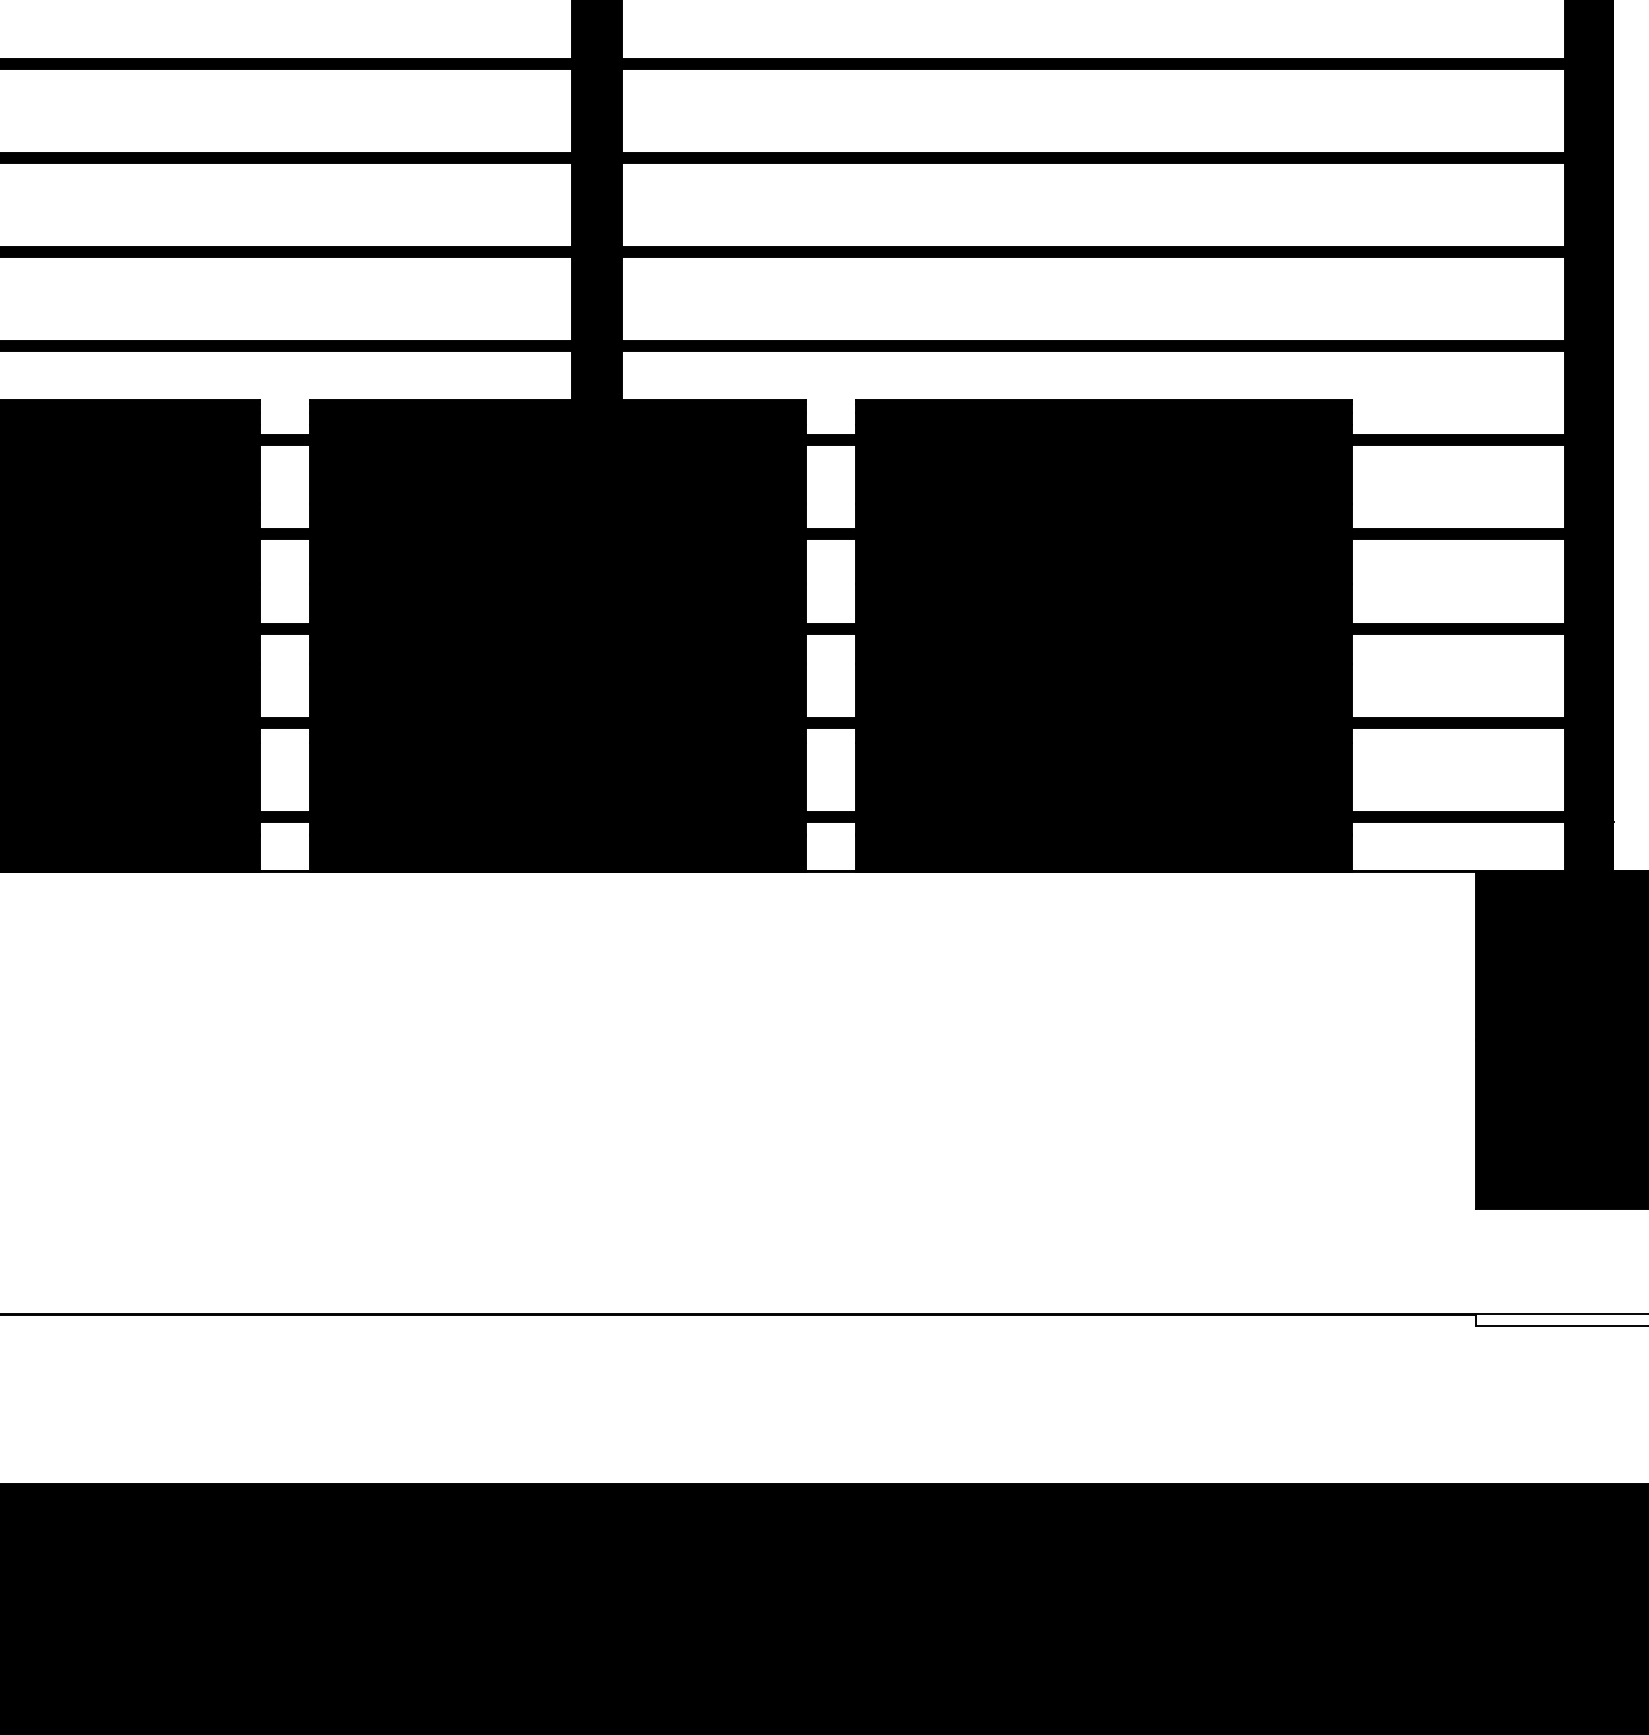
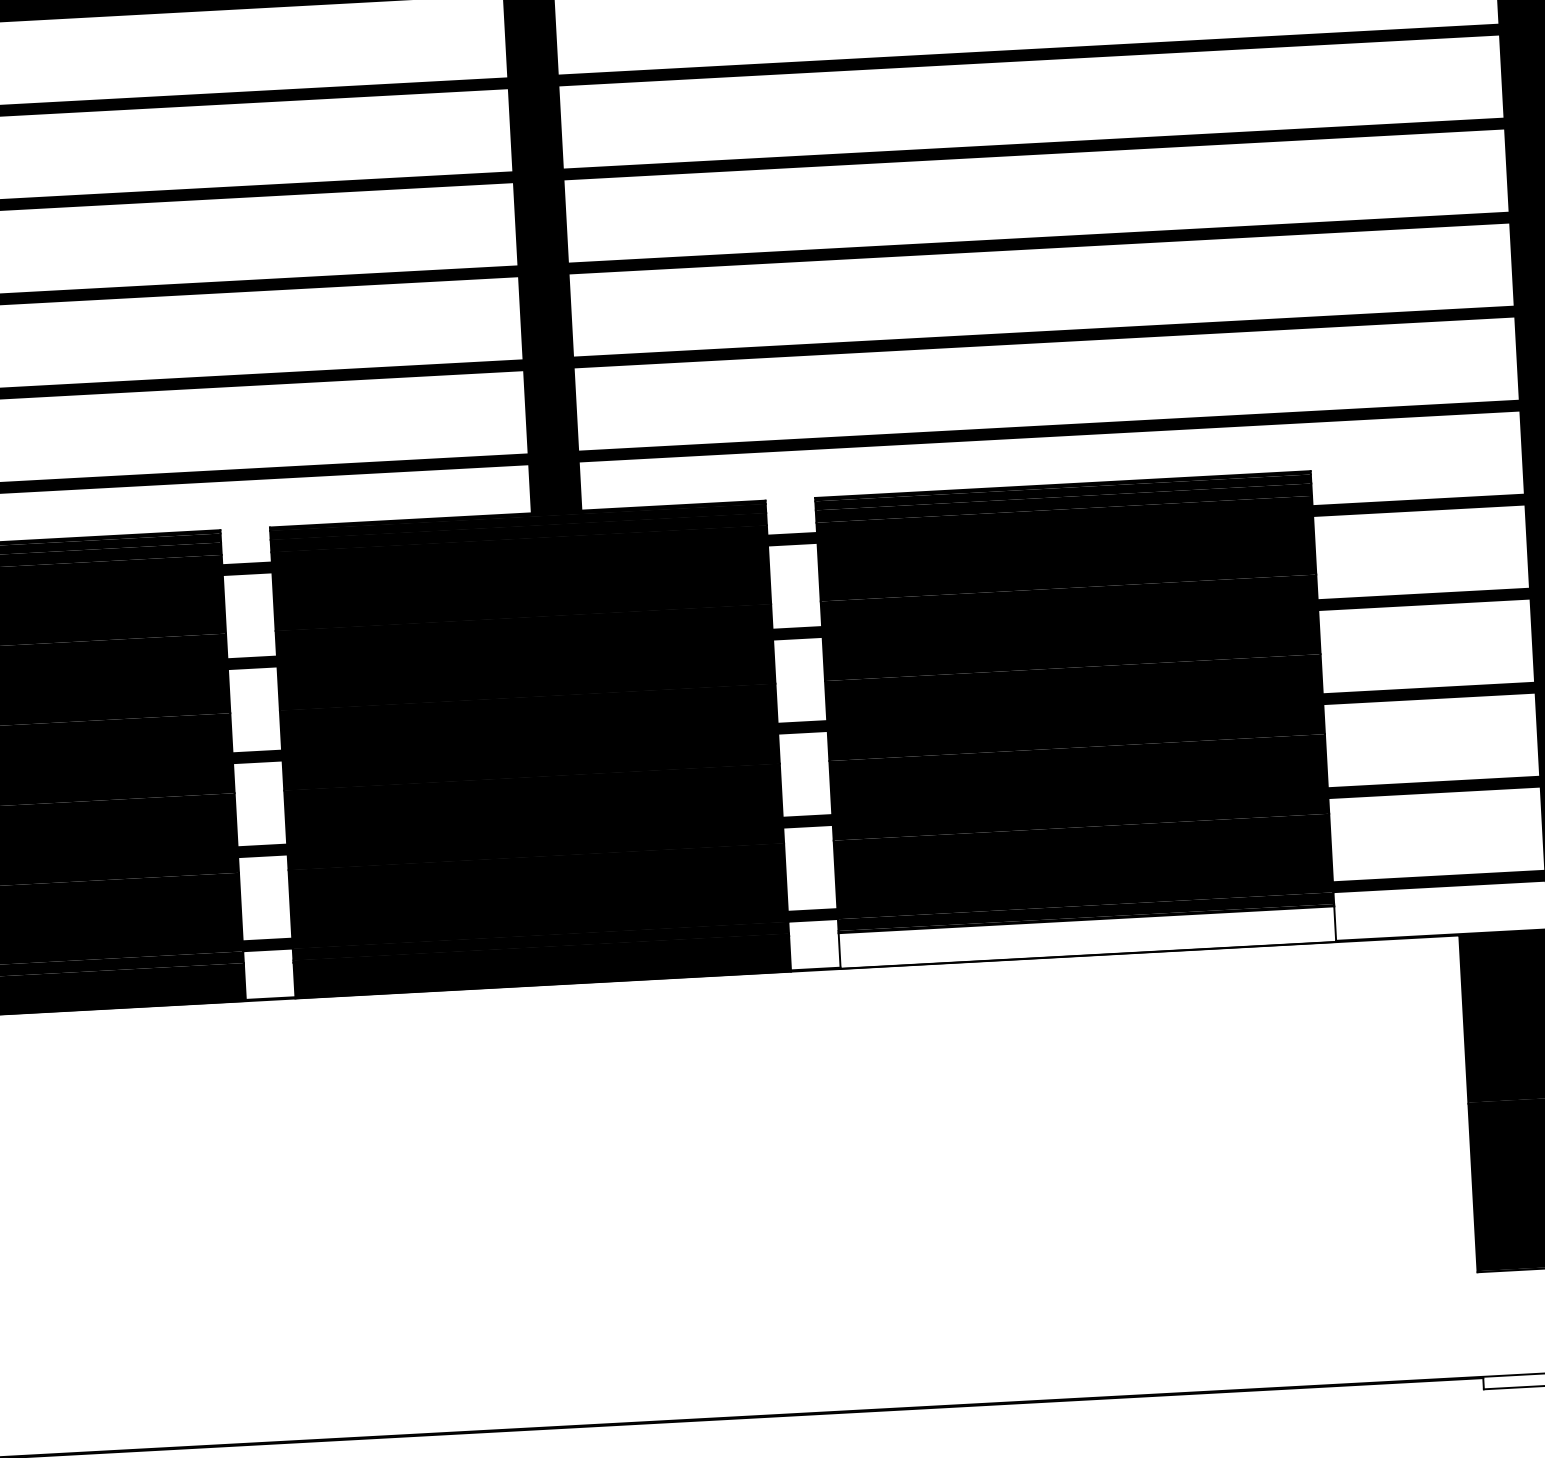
fill: (1103, 853) -> (1086, 937), removed

